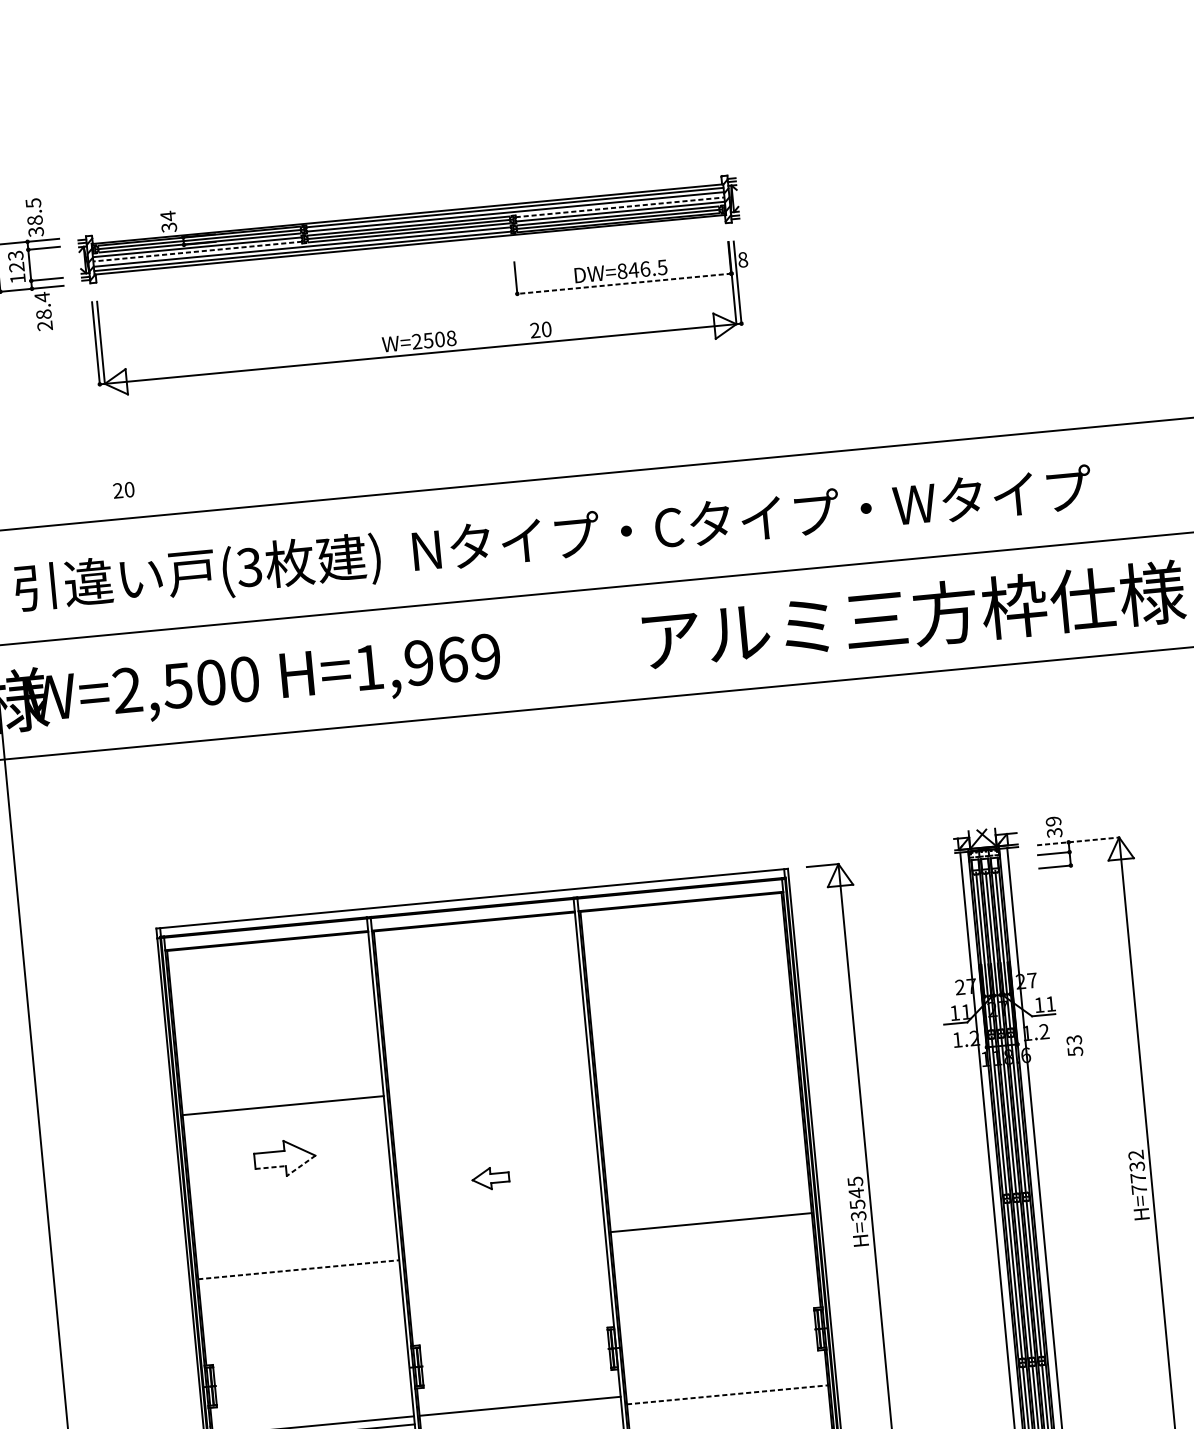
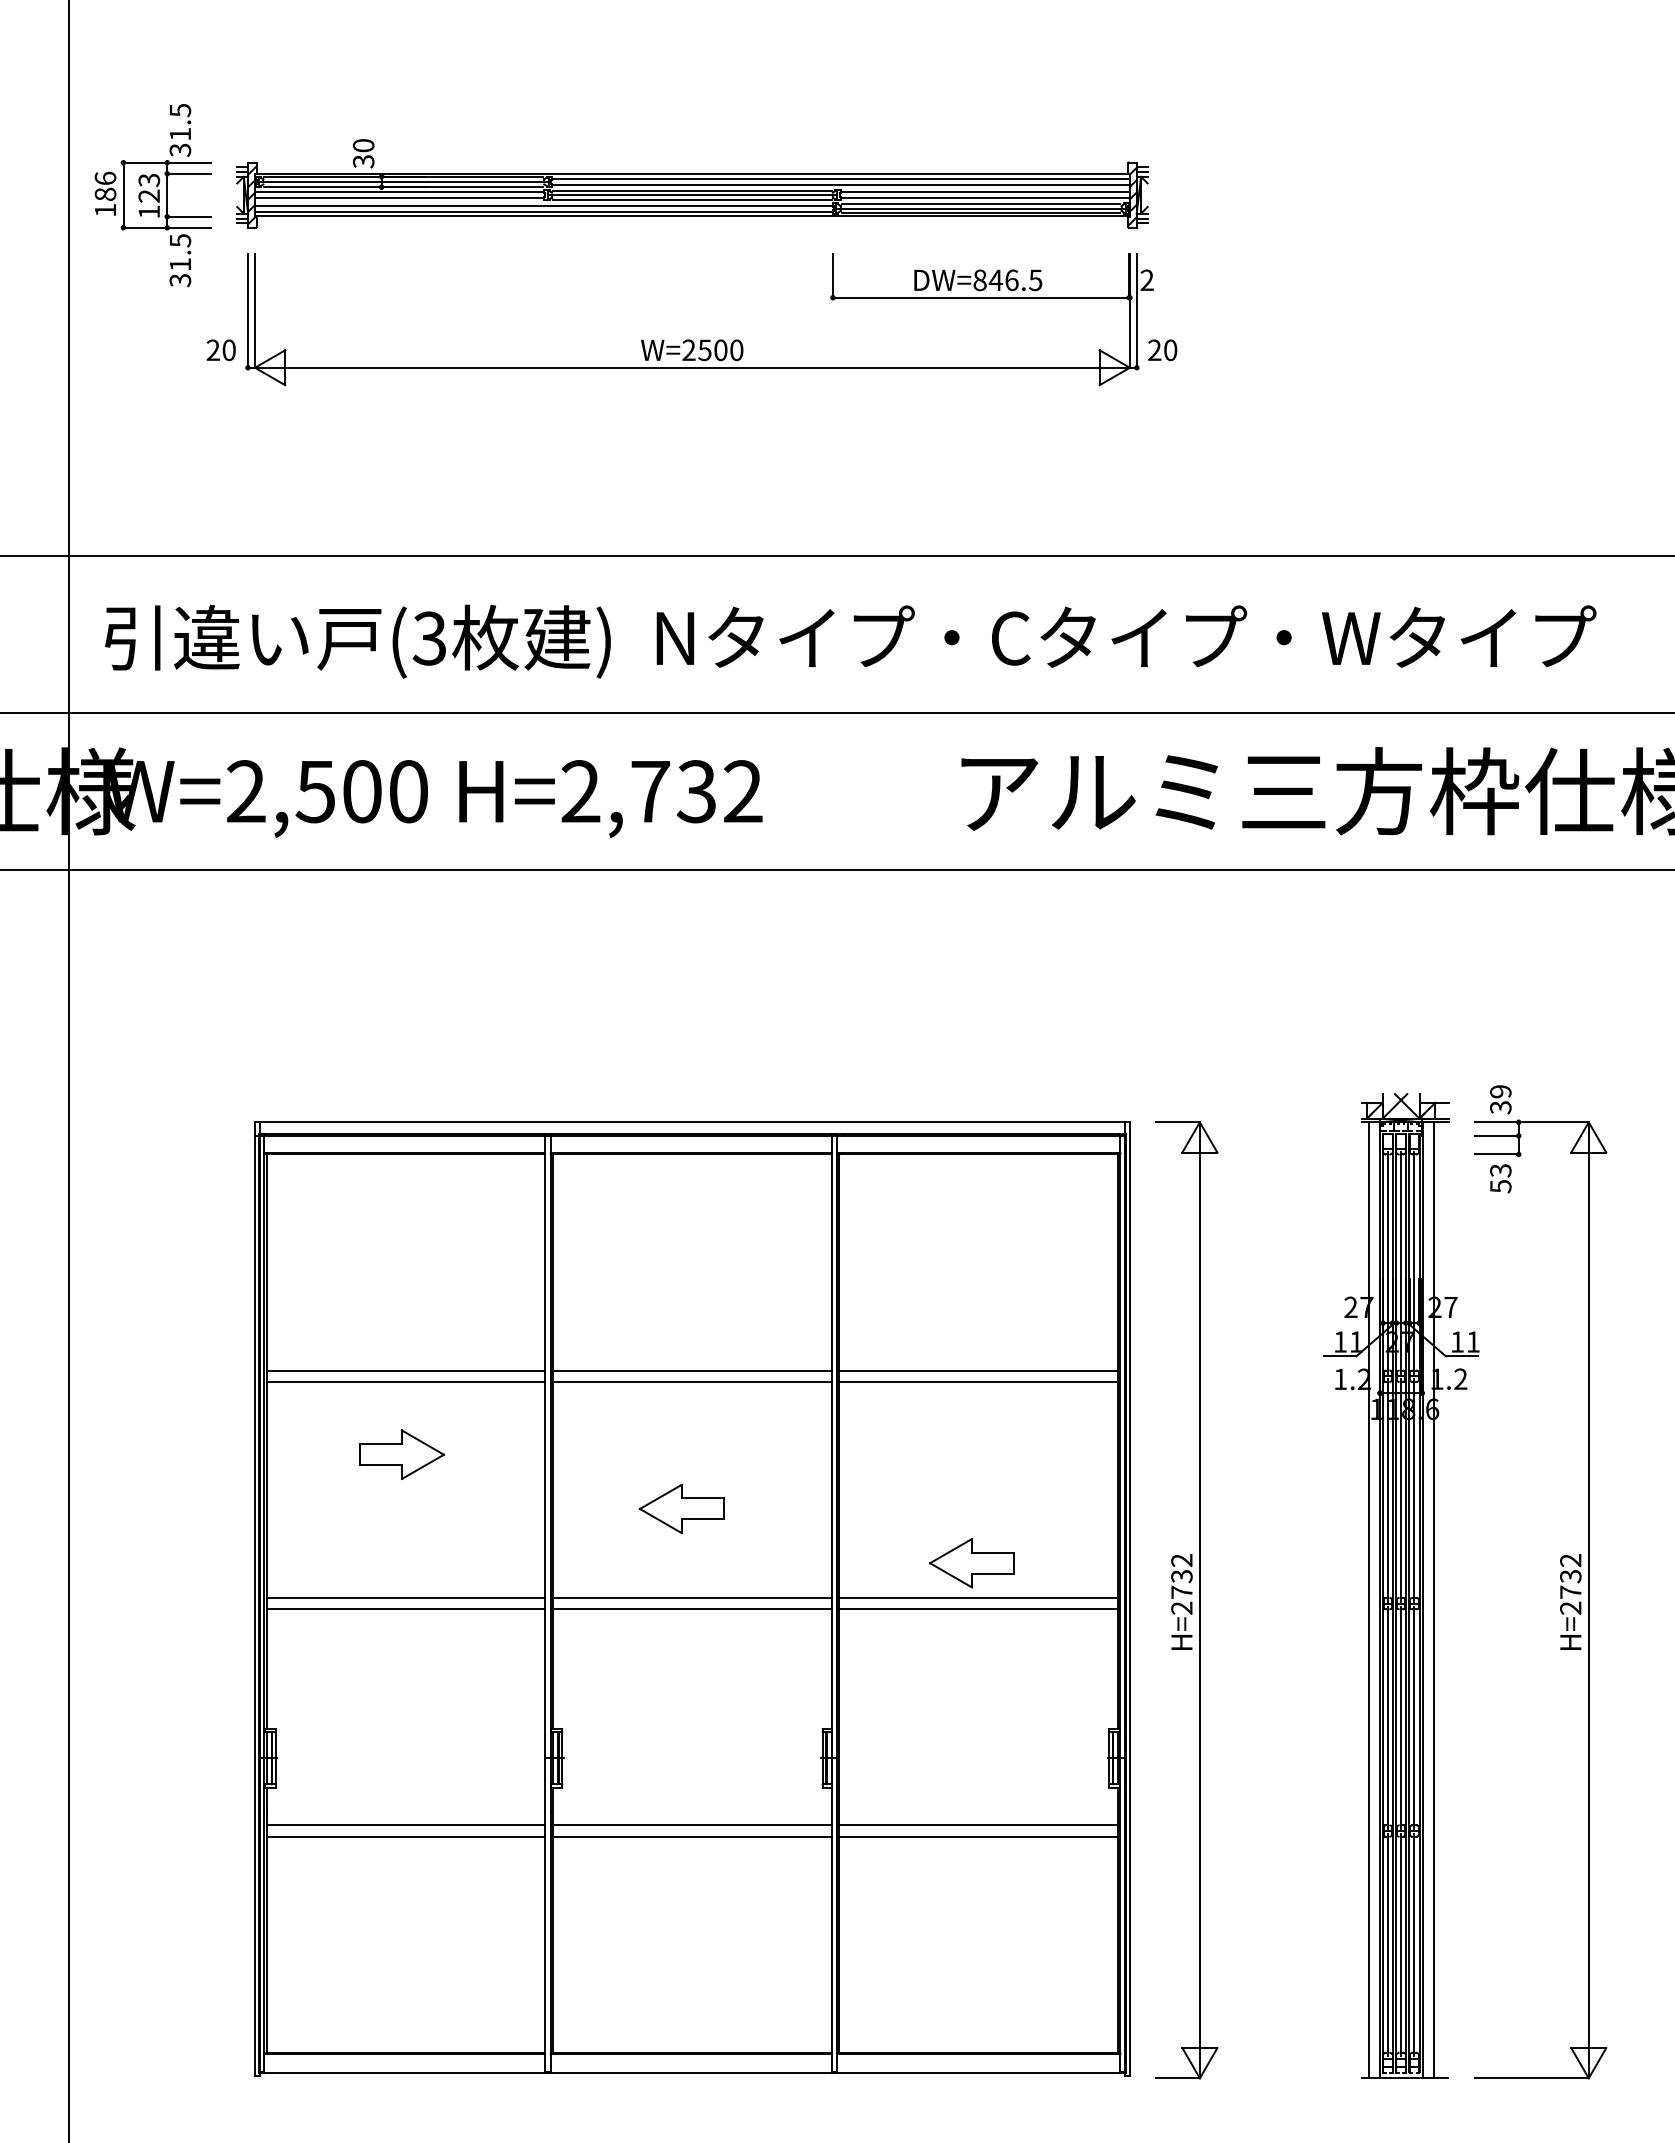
line: (620, 207) -> (985, 192), dashed -> solid
text: (168, 216) -> (363, 145), 34 -> 30
text: (35, 219) -> (180, 133), 38.5 -> 31.5
line: (197, 251) -> (399, 198), dashed -> solid
text: (742, 260) -> (1146, 280), 8 -> 2
line: (623, 283) -> (980, 297), dashed -> solid
text: (43, 311) -> (180, 260), 28.4 -> 31.5
text: (540, 330) -> (1162, 350), moved
text: (451, 338) -> (736, 350), W=2508 -> W=2500
text: (123, 490) -> (220, 350), moved
text: (427, 662) -> (661, 791), H=1,969 -> H=2,732
line: (1077, 841) -> (1531, 1122), dashed -> solid
text: (1074, 1045) -> (1500, 1178), moved
line: (695, 1058) -> (978, 1370), added
line: (696, 1066) -> (978, 1381), added
line: (489, 1077) -> (692, 1370), added
line: (489, 1085) -> (692, 1381), added
line: (281, 1097) -> (405, 1370), added
line: (300, 1166) -> (422, 1467), dashed -> solid
line: (270, 1167) -> (380, 1465), dashed -> solid
part: (490, 1178) -> (681, 1508), size x1.67
text: (1139, 1189) -> (1570, 1607), H=7732 -> H=2732
part: (703, 1197) -> (971, 1562), added
text: (856, 1199) -> (1181, 1584), H=3545 -> H=2732
line: (711, 1230) -> (978, 1609), added
line: (504, 1242) -> (692, 1598), added
line: (505, 1250) -> (692, 1609), added
line: (297, 1262) -> (405, 1598), added
line: (298, 1269) -> (406, 1609), dashed -> solid
line: (726, 1386) -> (978, 1825), added
line: (728, 1394) -> (979, 1836), dashed -> solid
line: (520, 1414) -> (692, 1836), added

